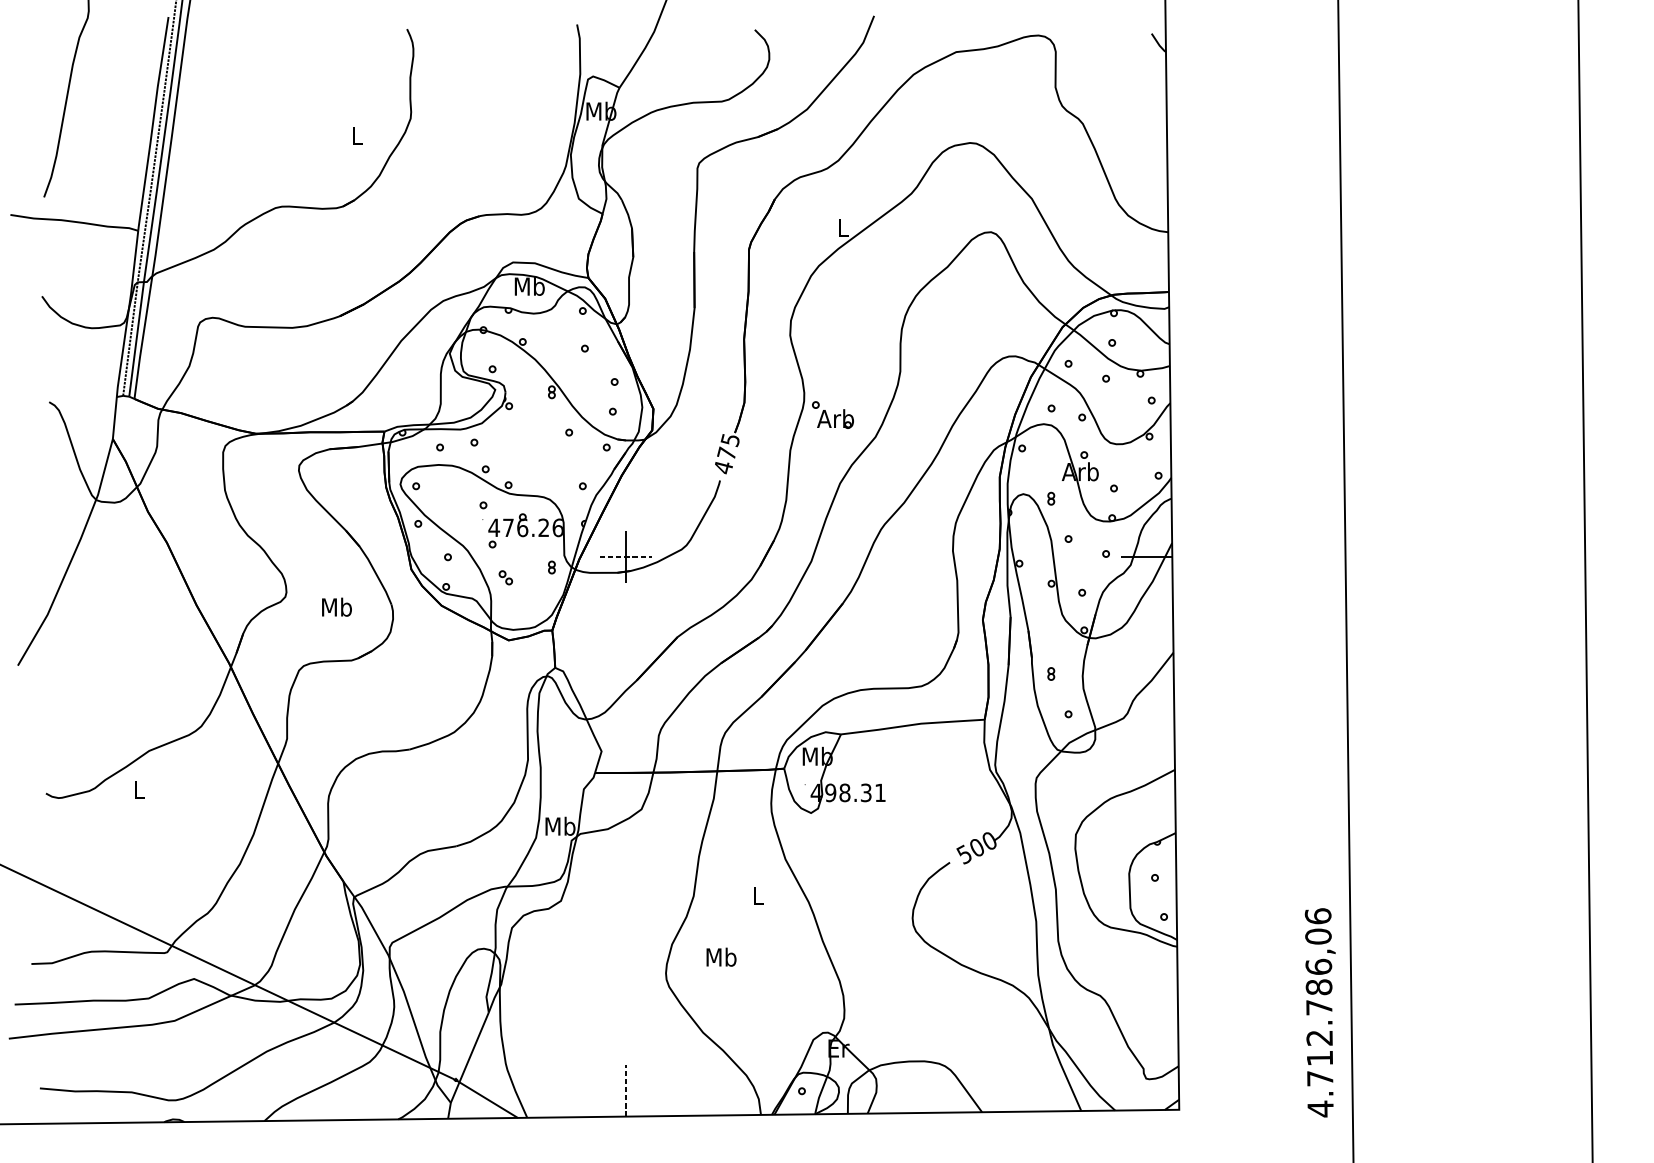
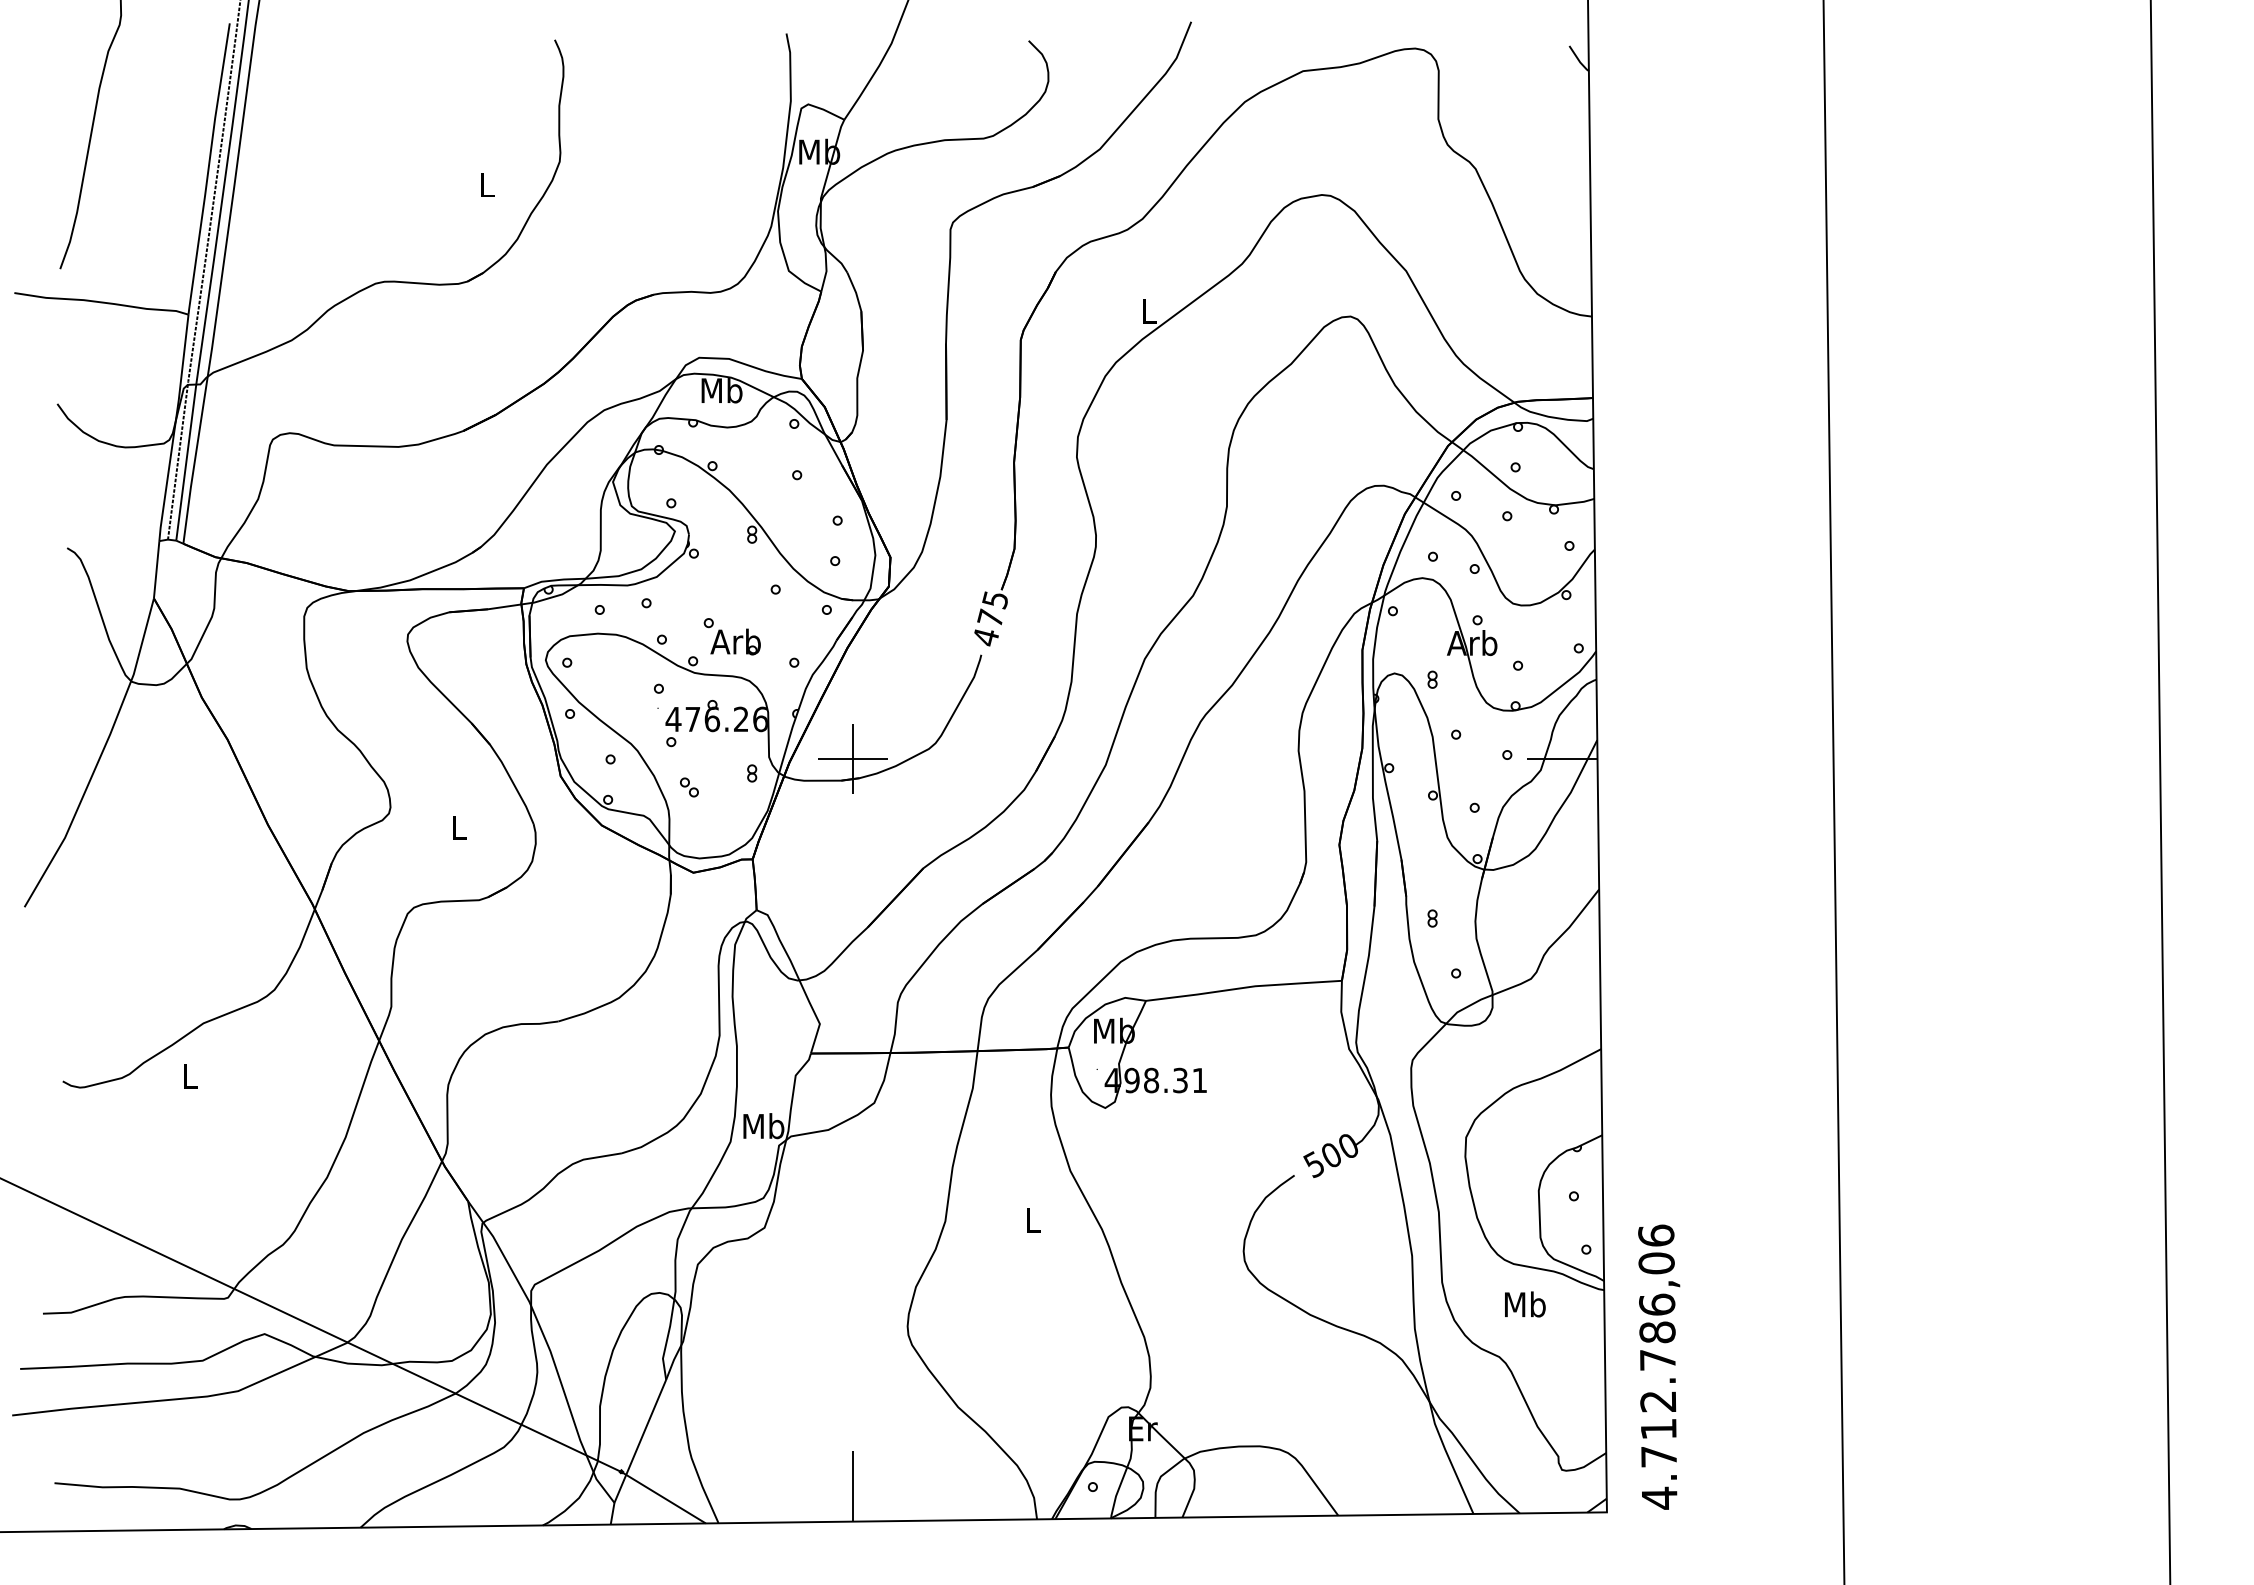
part: (832, 414) -> (731, 636), moved
line: (626, 556) -> (853, 758), dashed -> solid
text: (337, 607) -> (459, 827), Mb -> L
text: (721, 957) -> (1525, 1304), moved
text: (1320, 1012) -> (1659, 1366), moved
line: (626, 1090) -> (853, 1485), dashed -> solid

